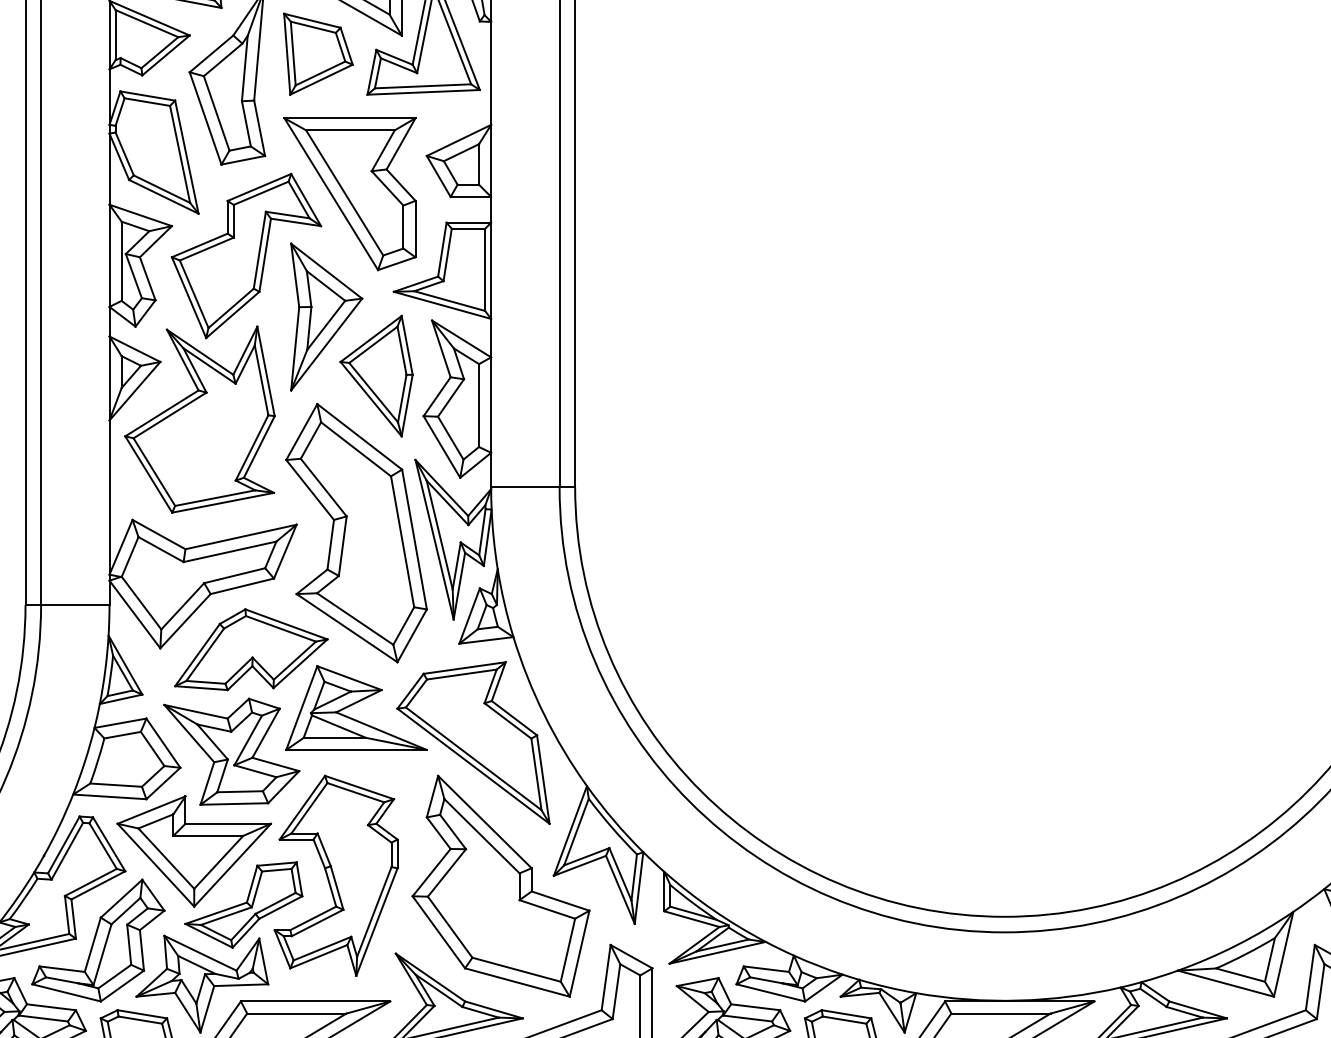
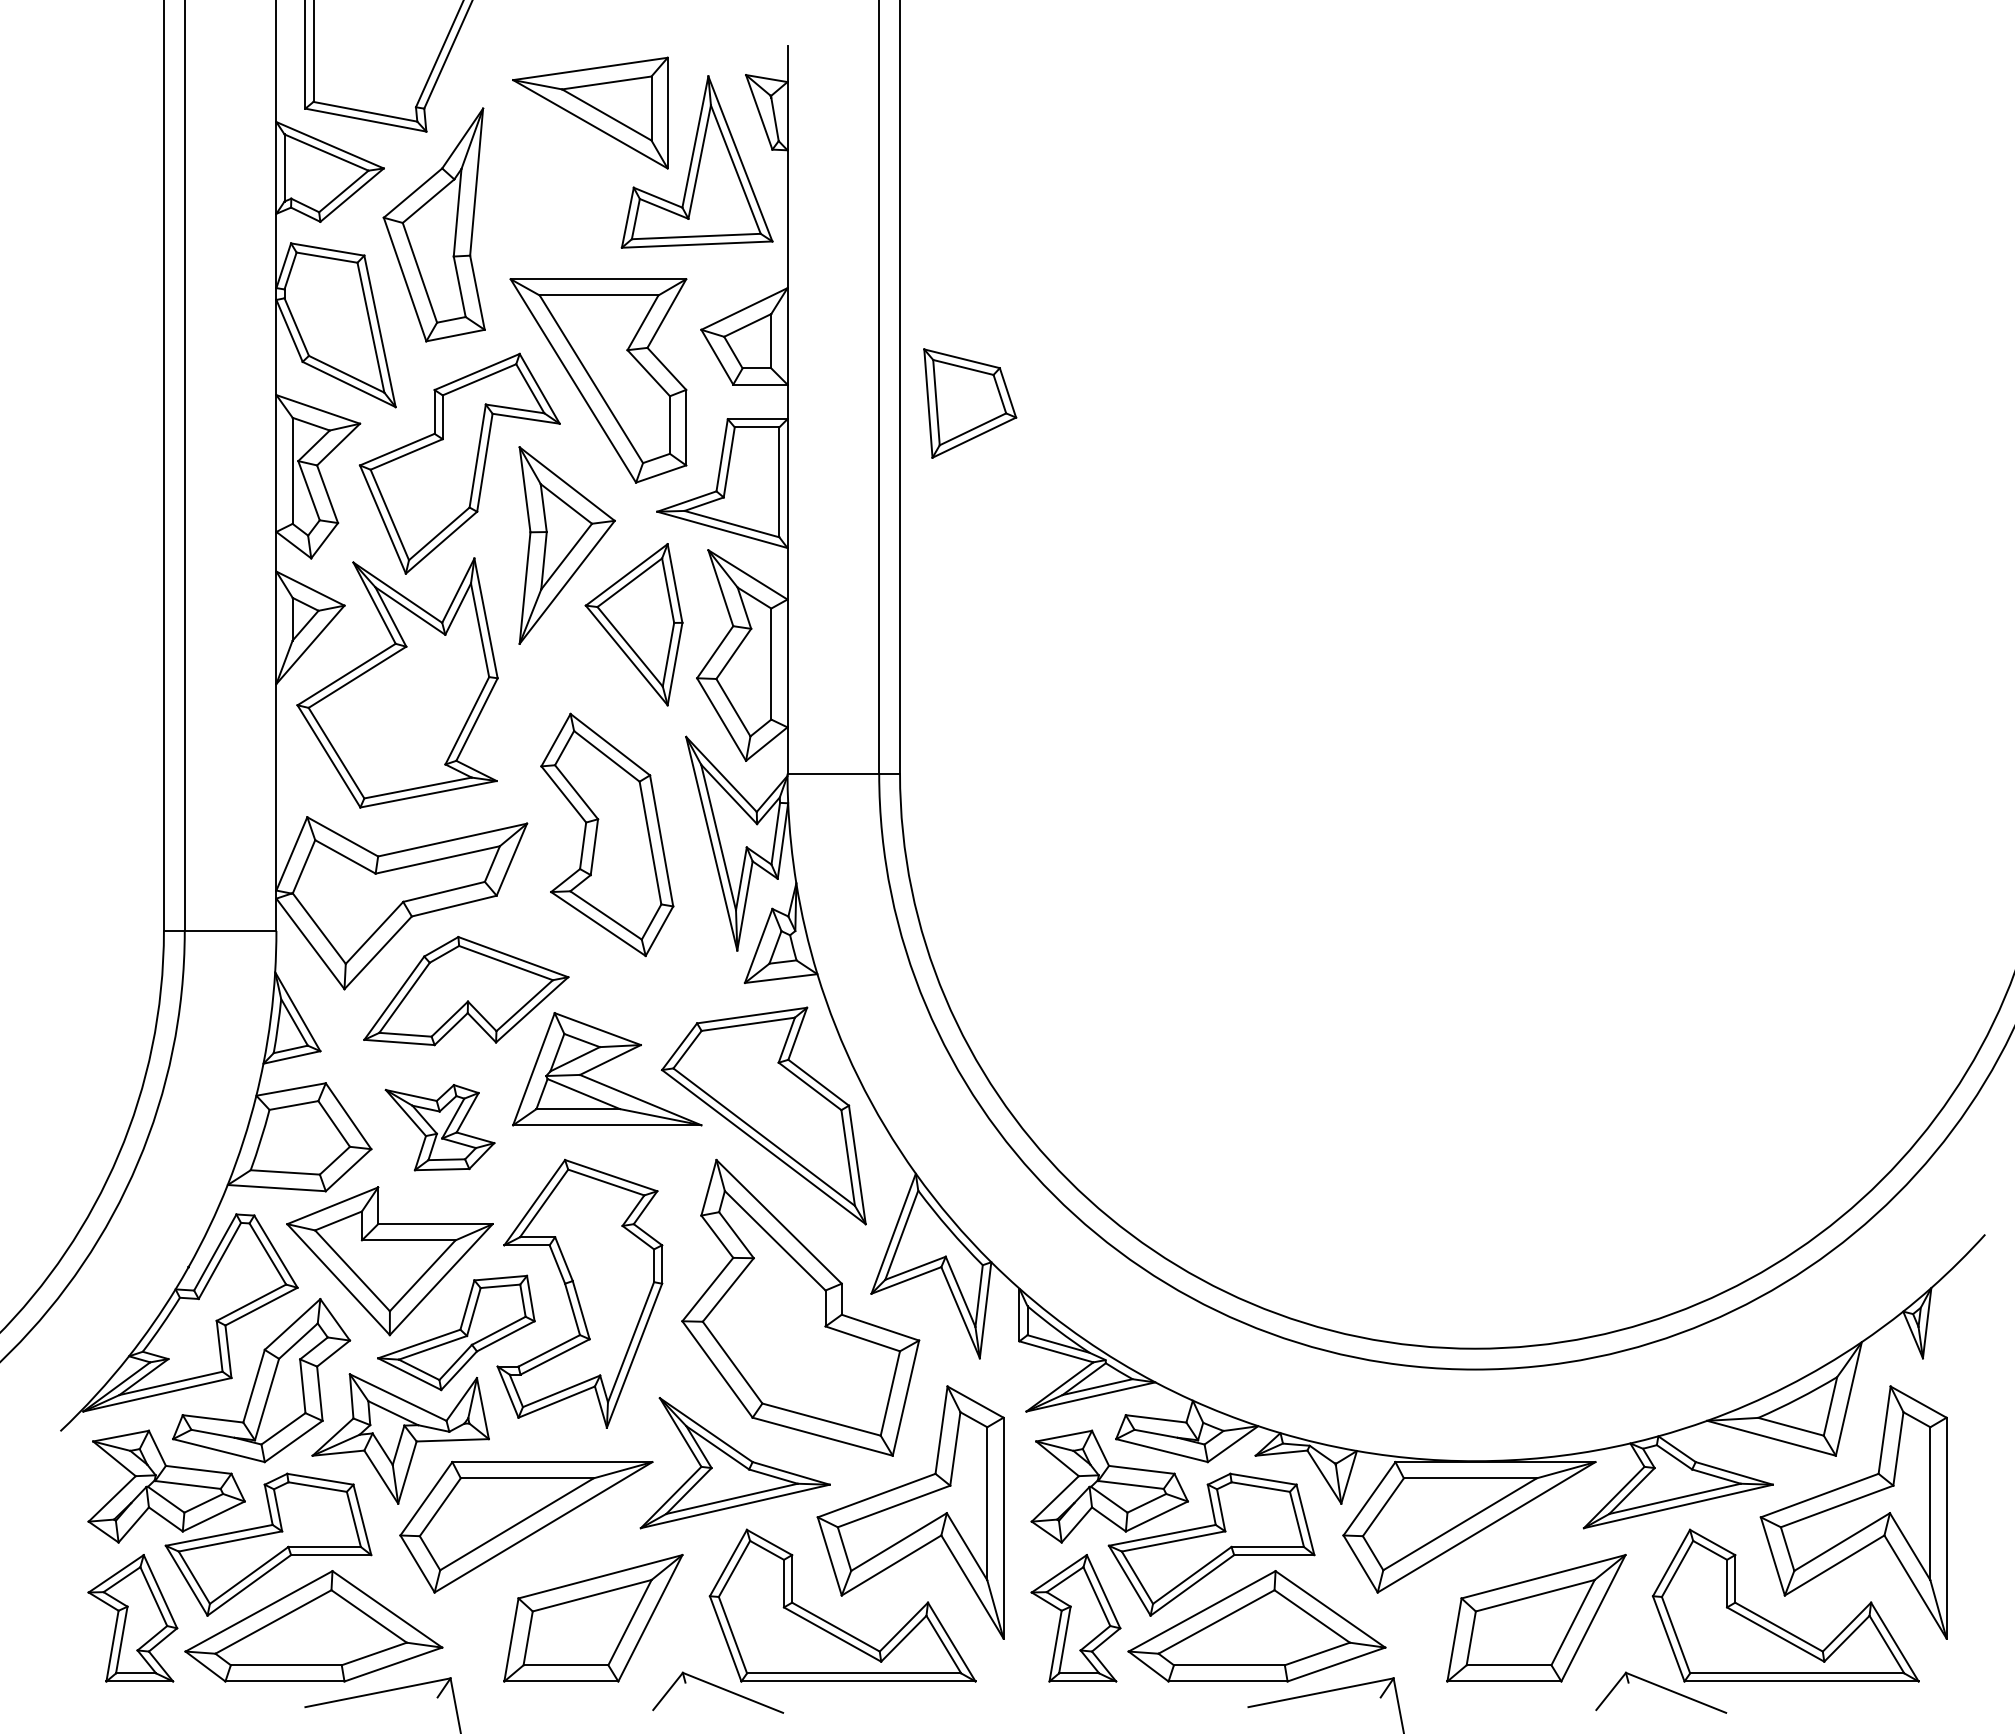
part: (318, 54) -> (970, 403), moved
part: (356, 532) -> (607, 834), size x0.7
part: (231, 751) -> (439, 1127), size x0.6

